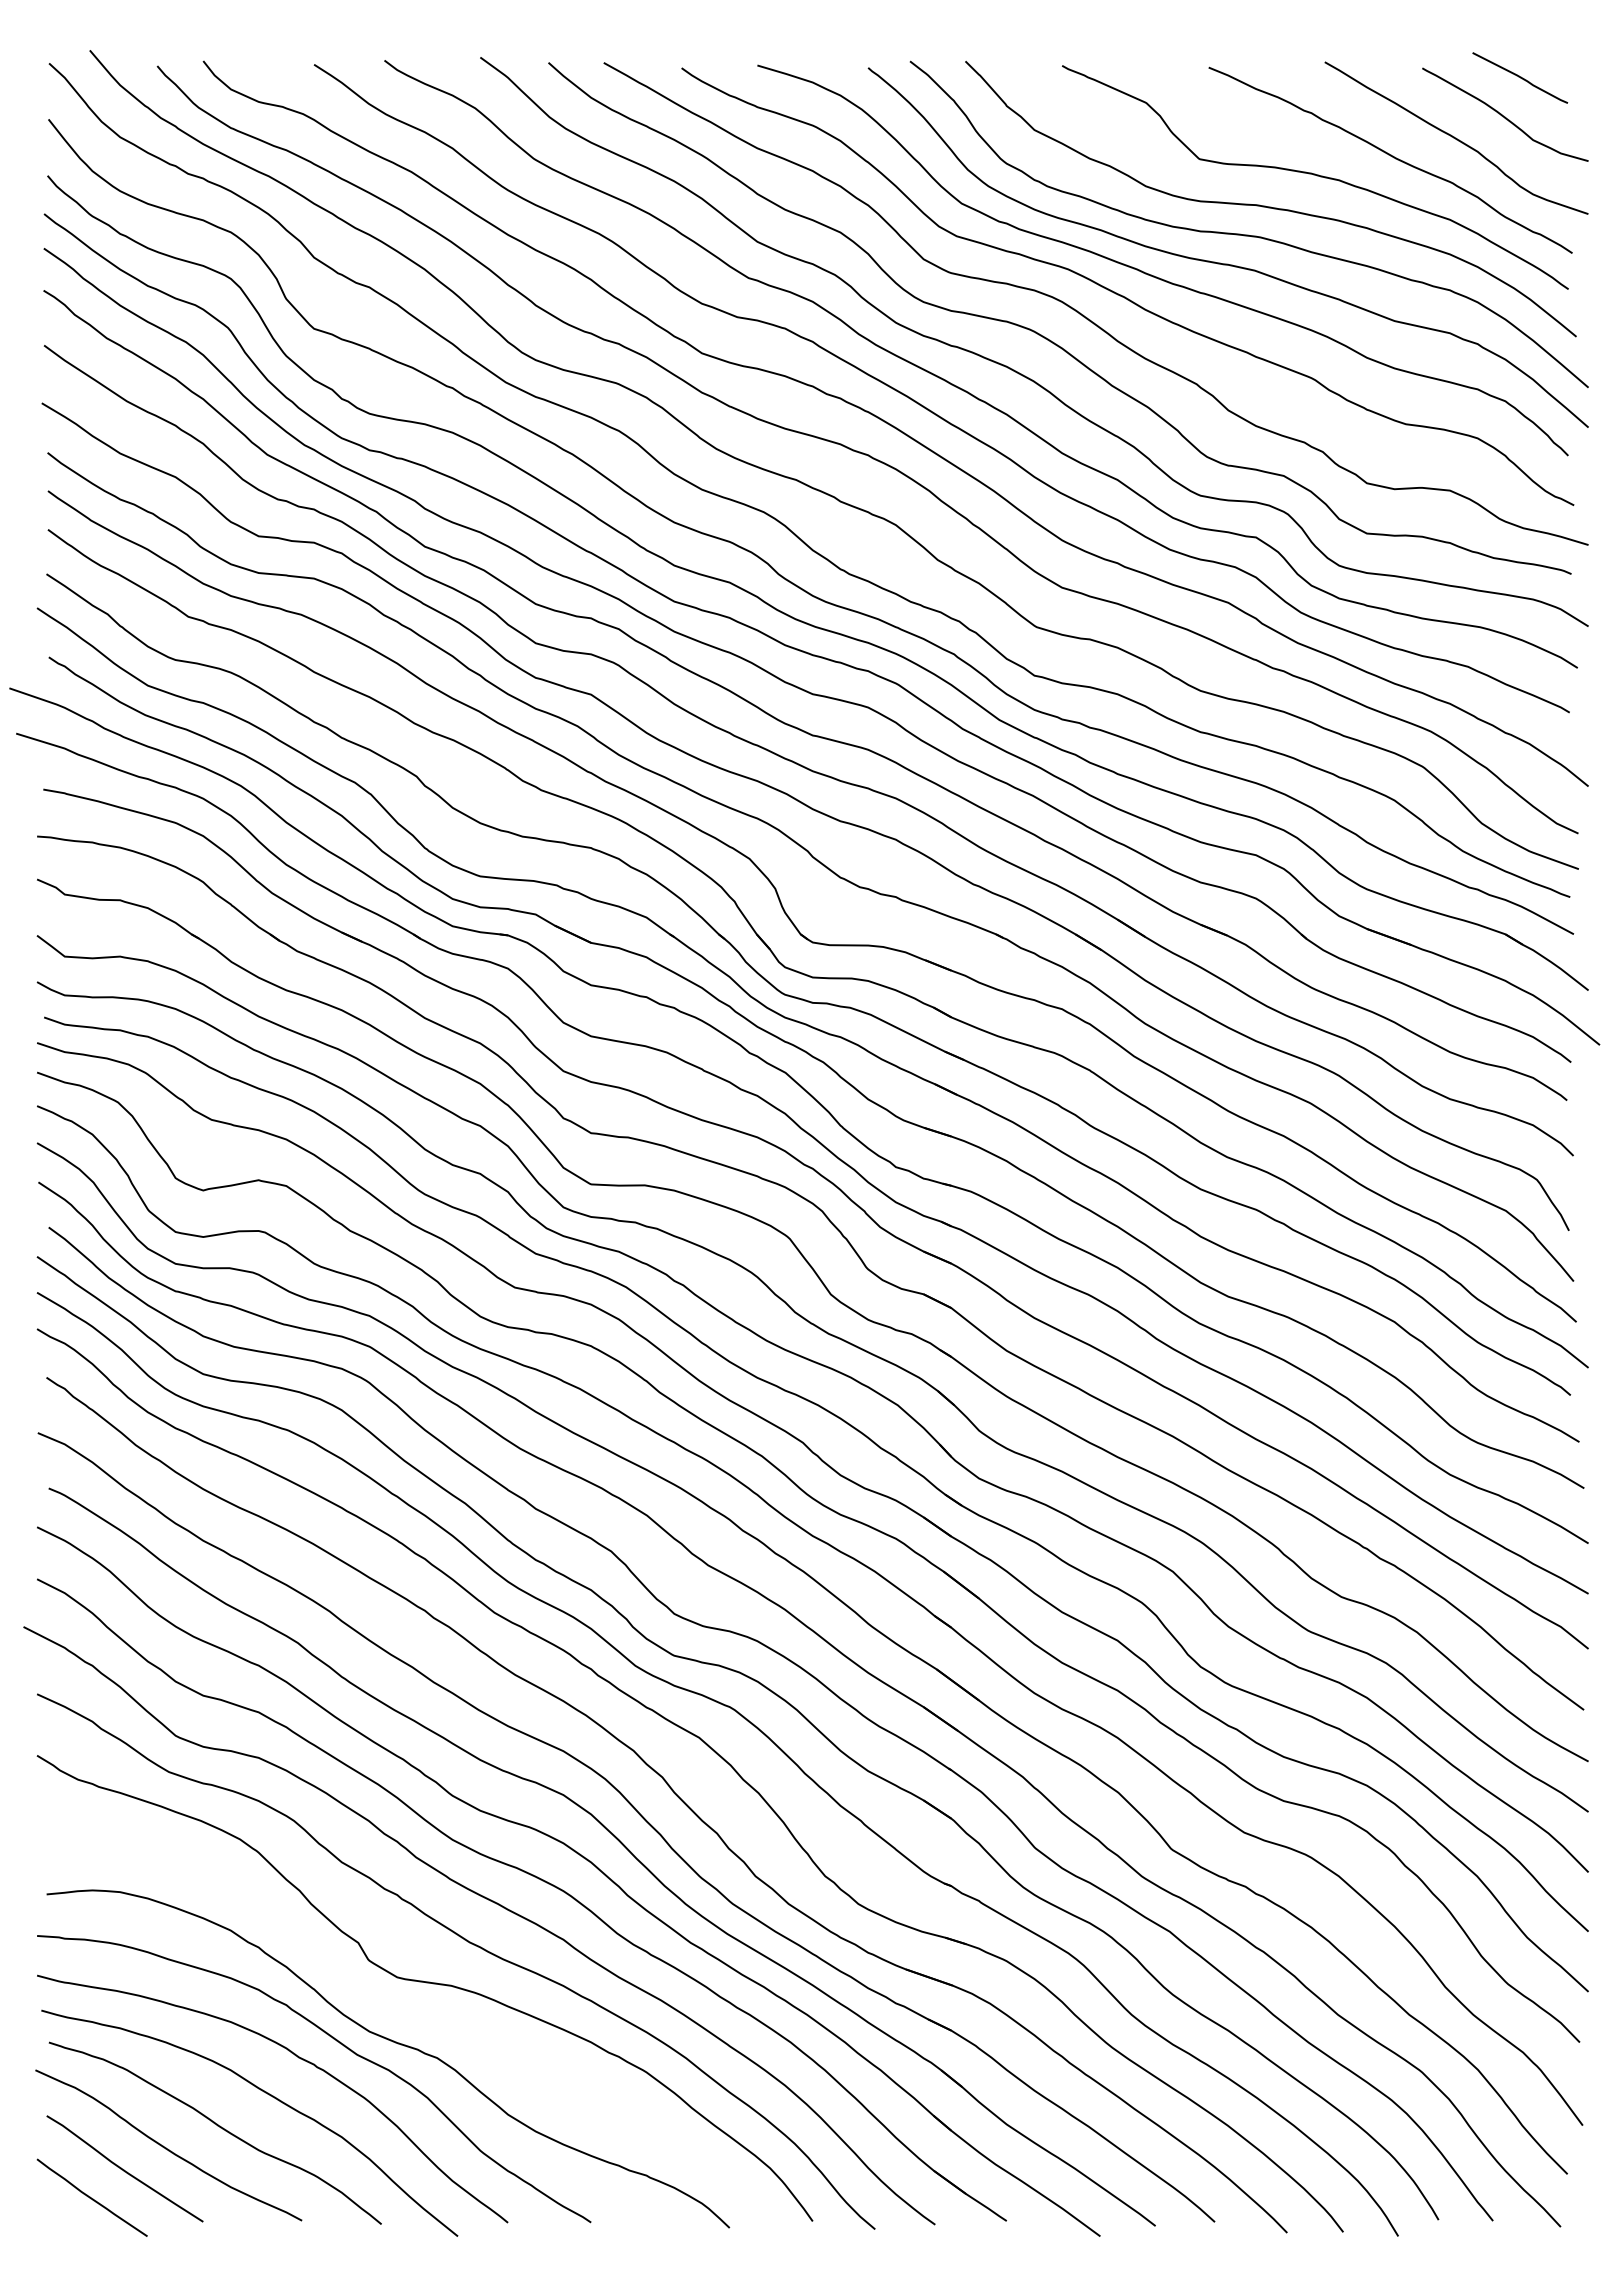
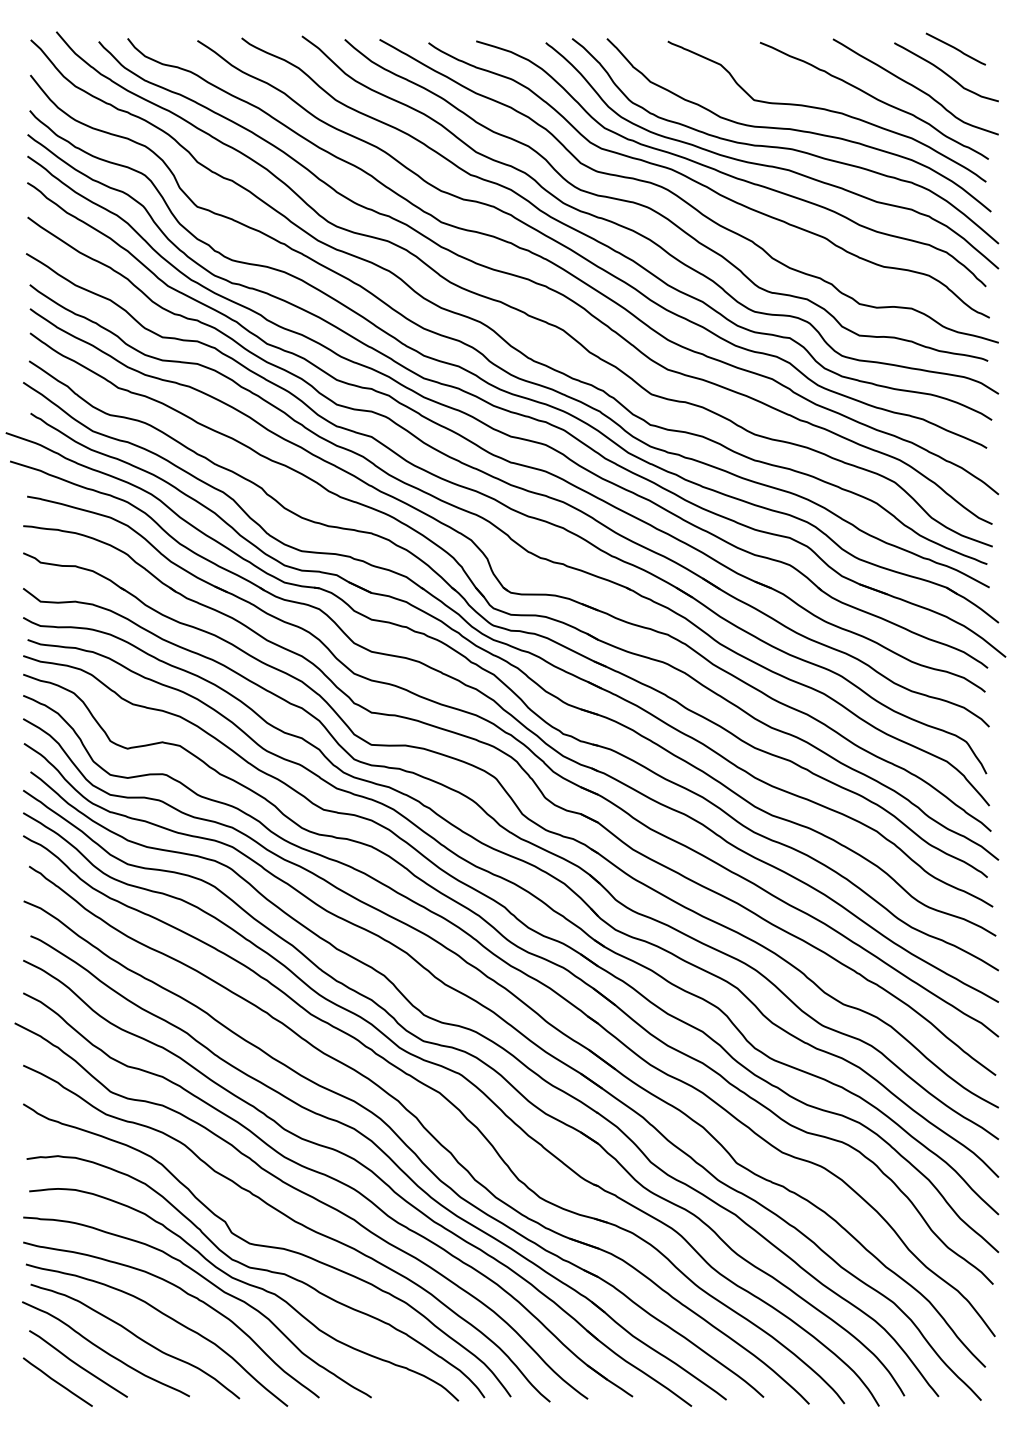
curve: (406, 2018) -> (255, 1269), added

